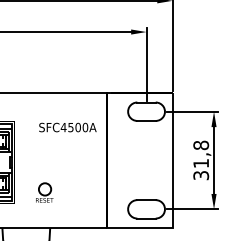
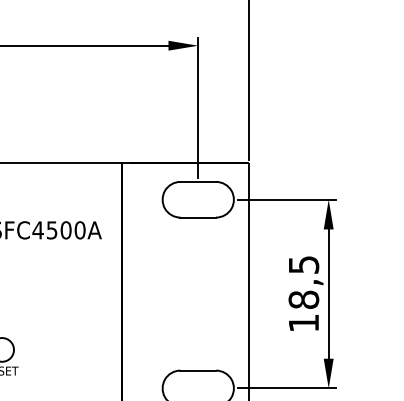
text: (201, 160) -> (304, 294), 31,8 -> 18,5

